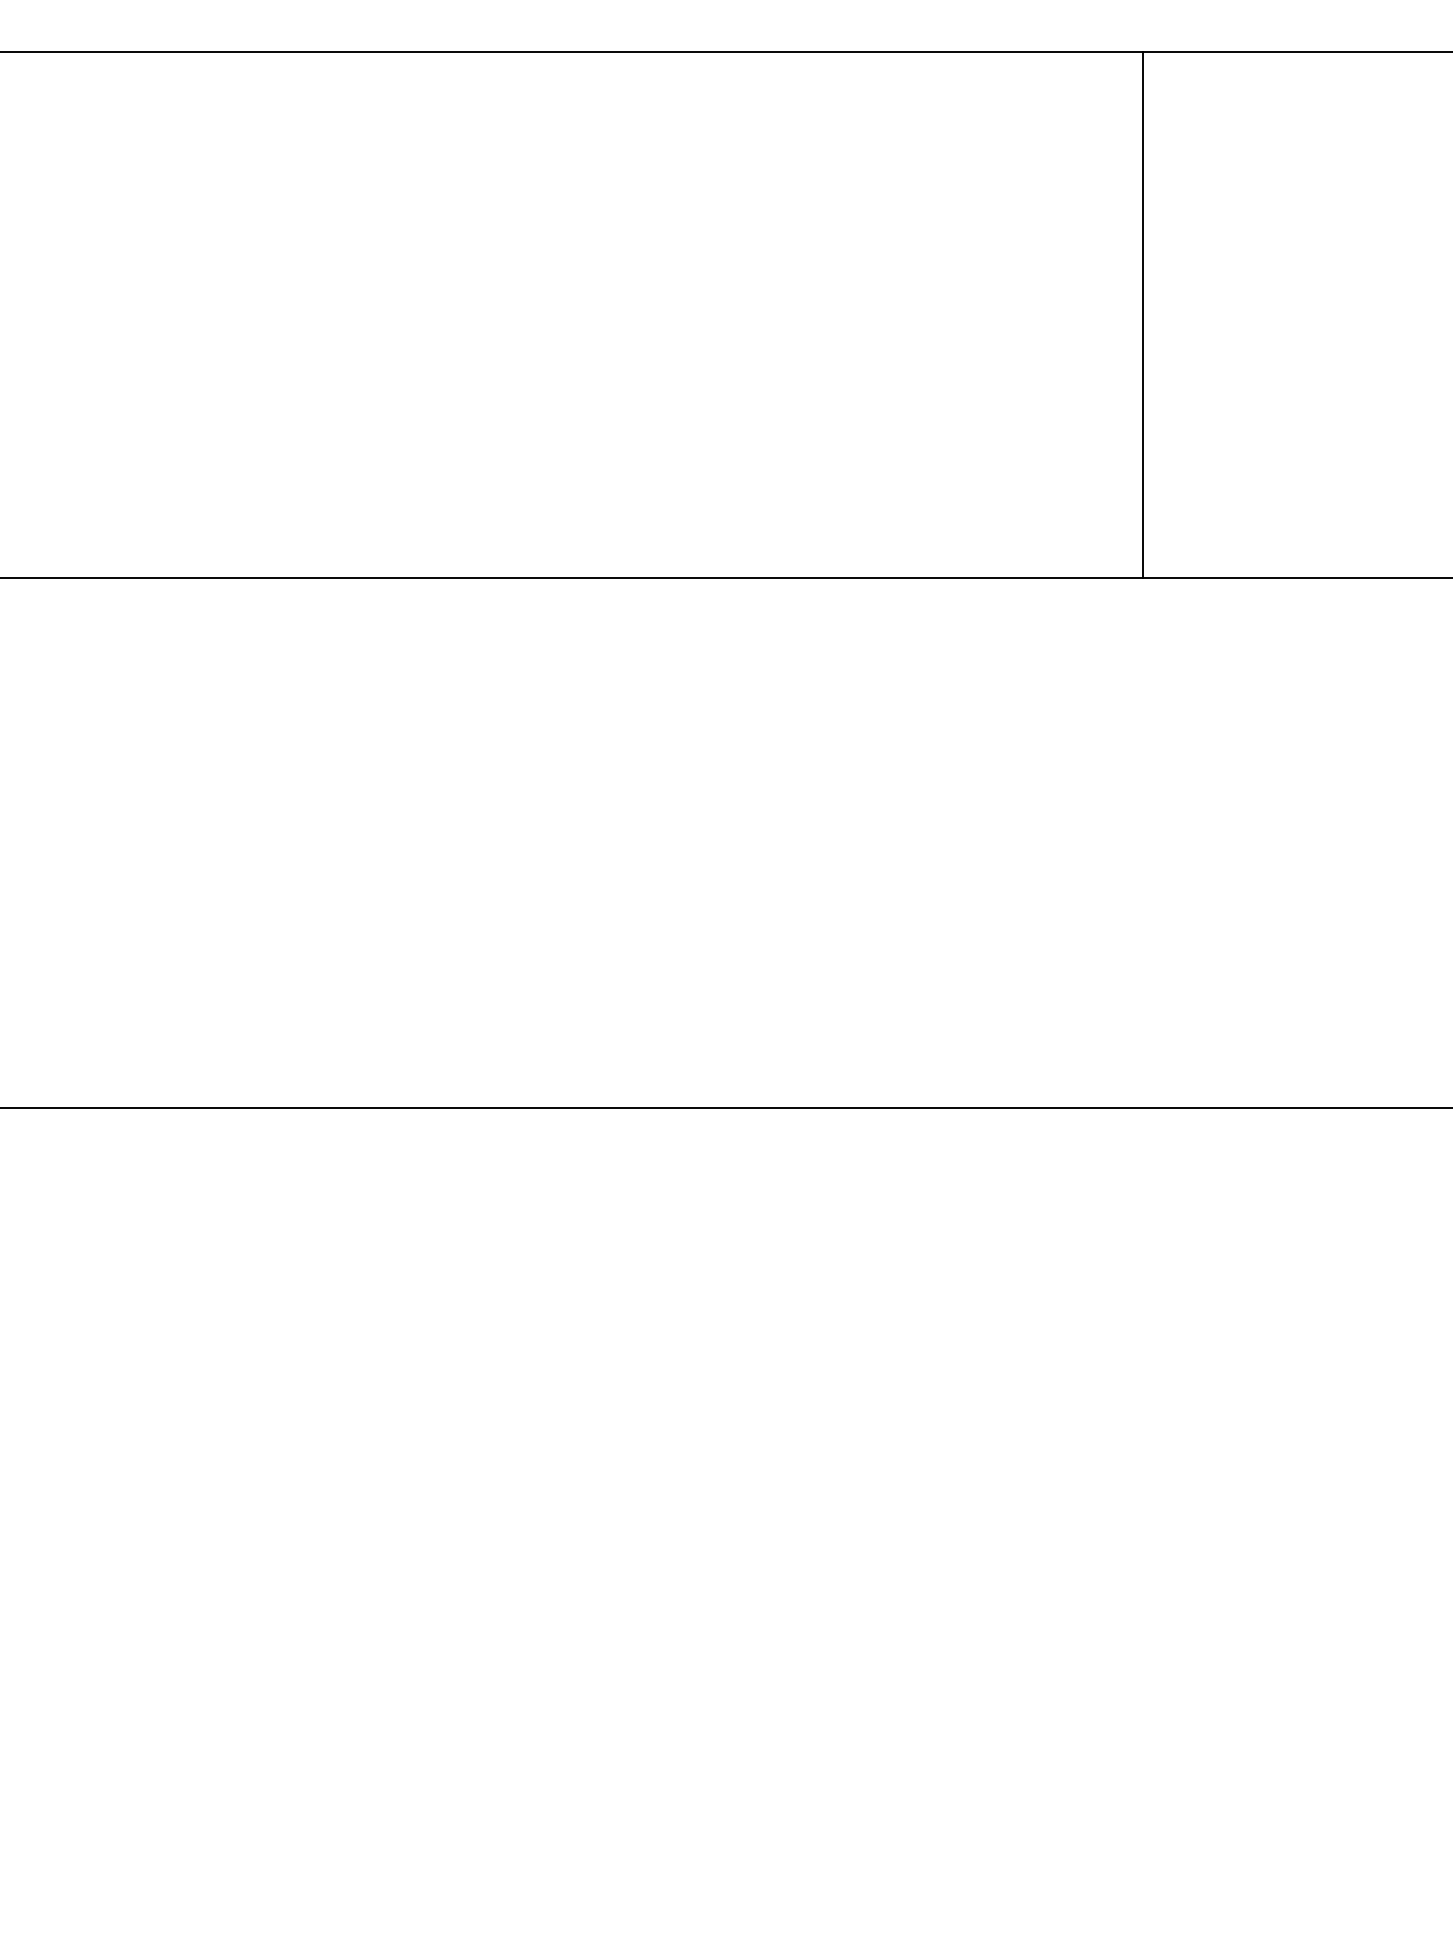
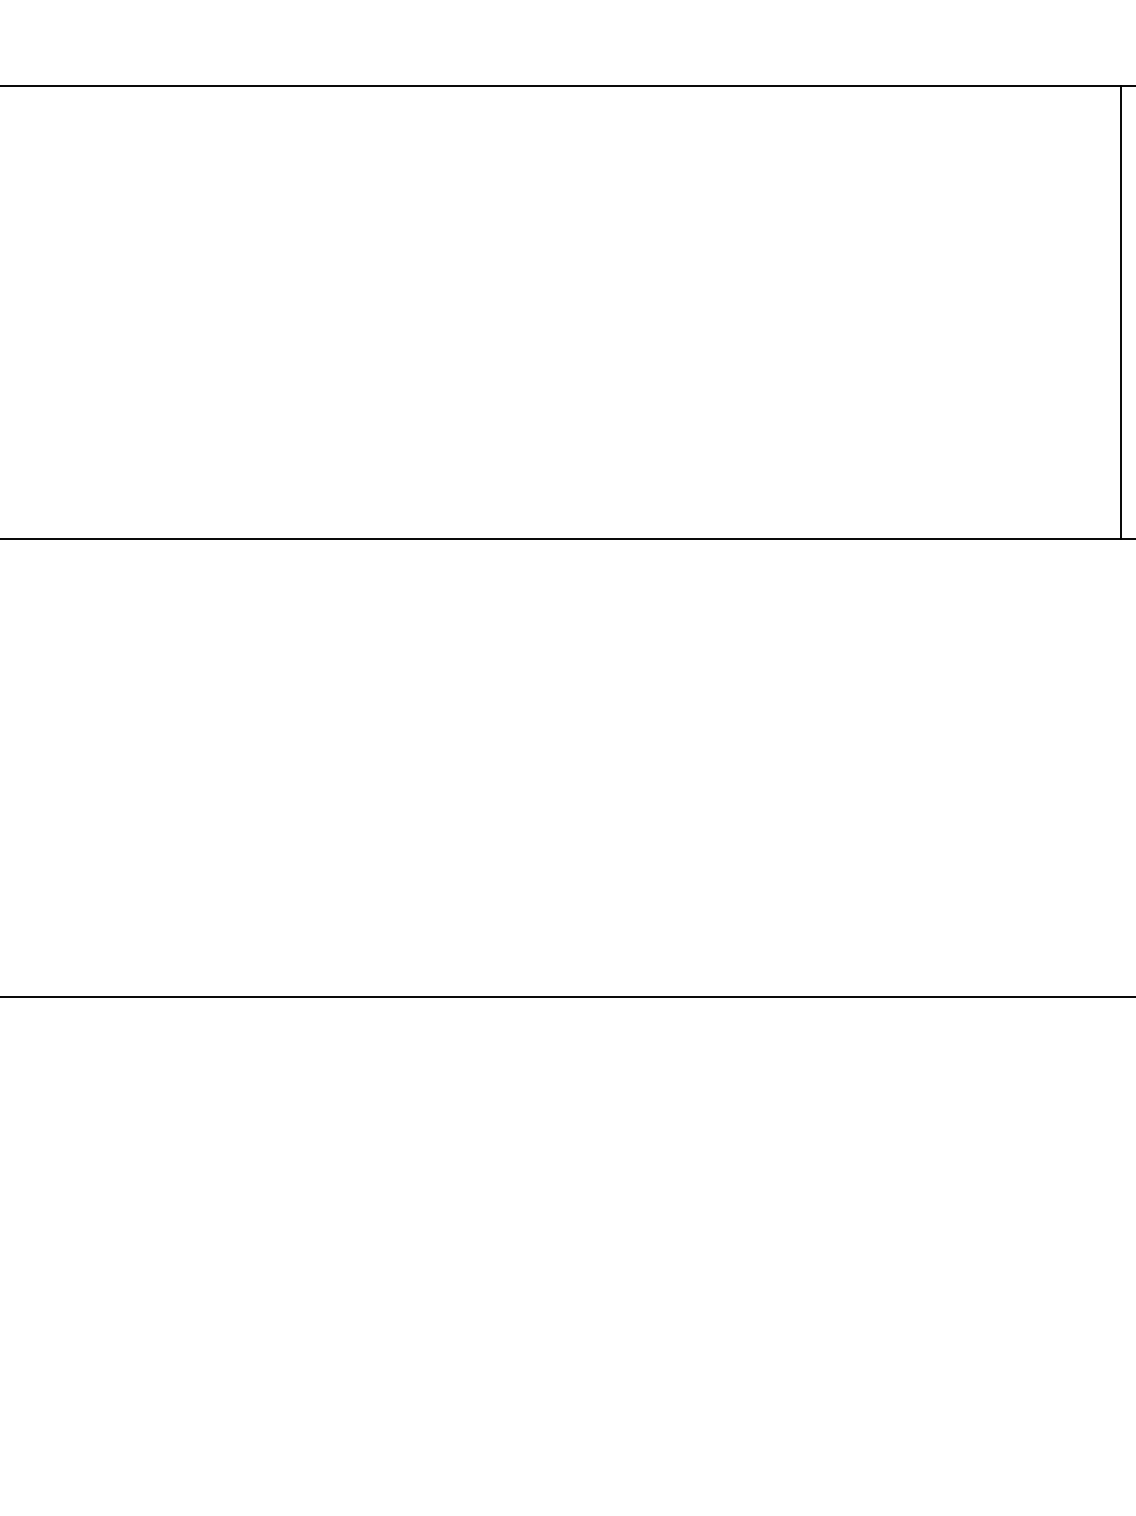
line: (1142, 314) -> (1121, 311), moved

